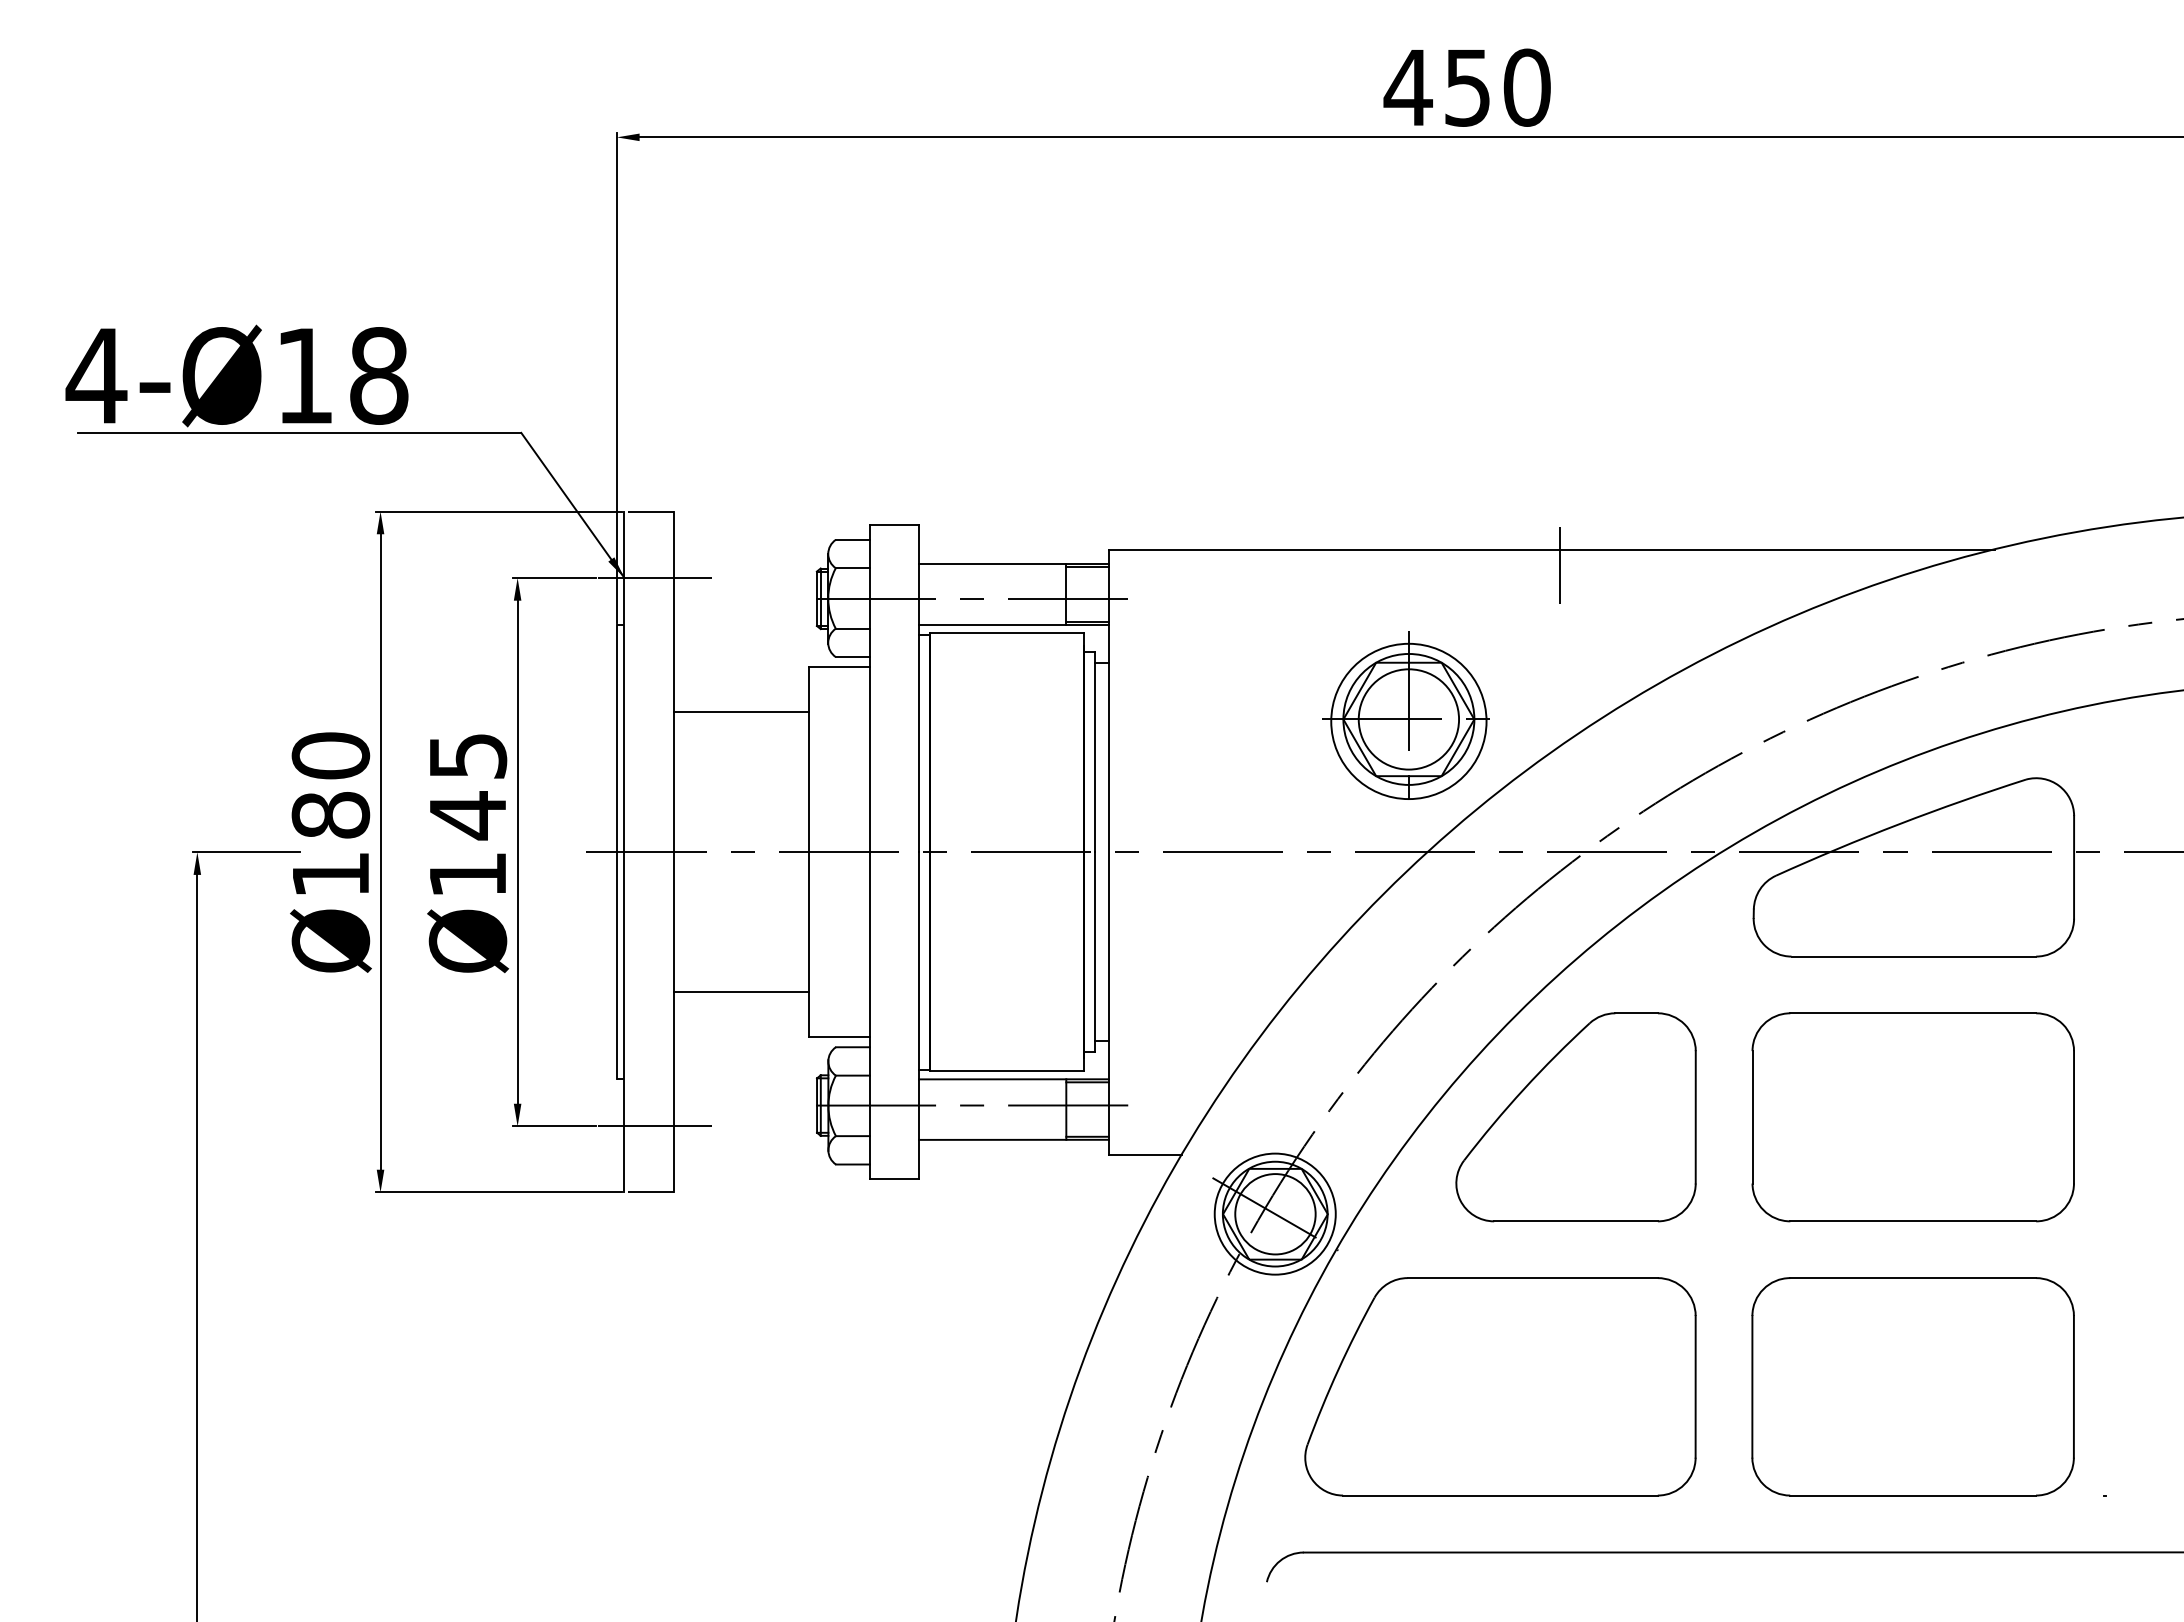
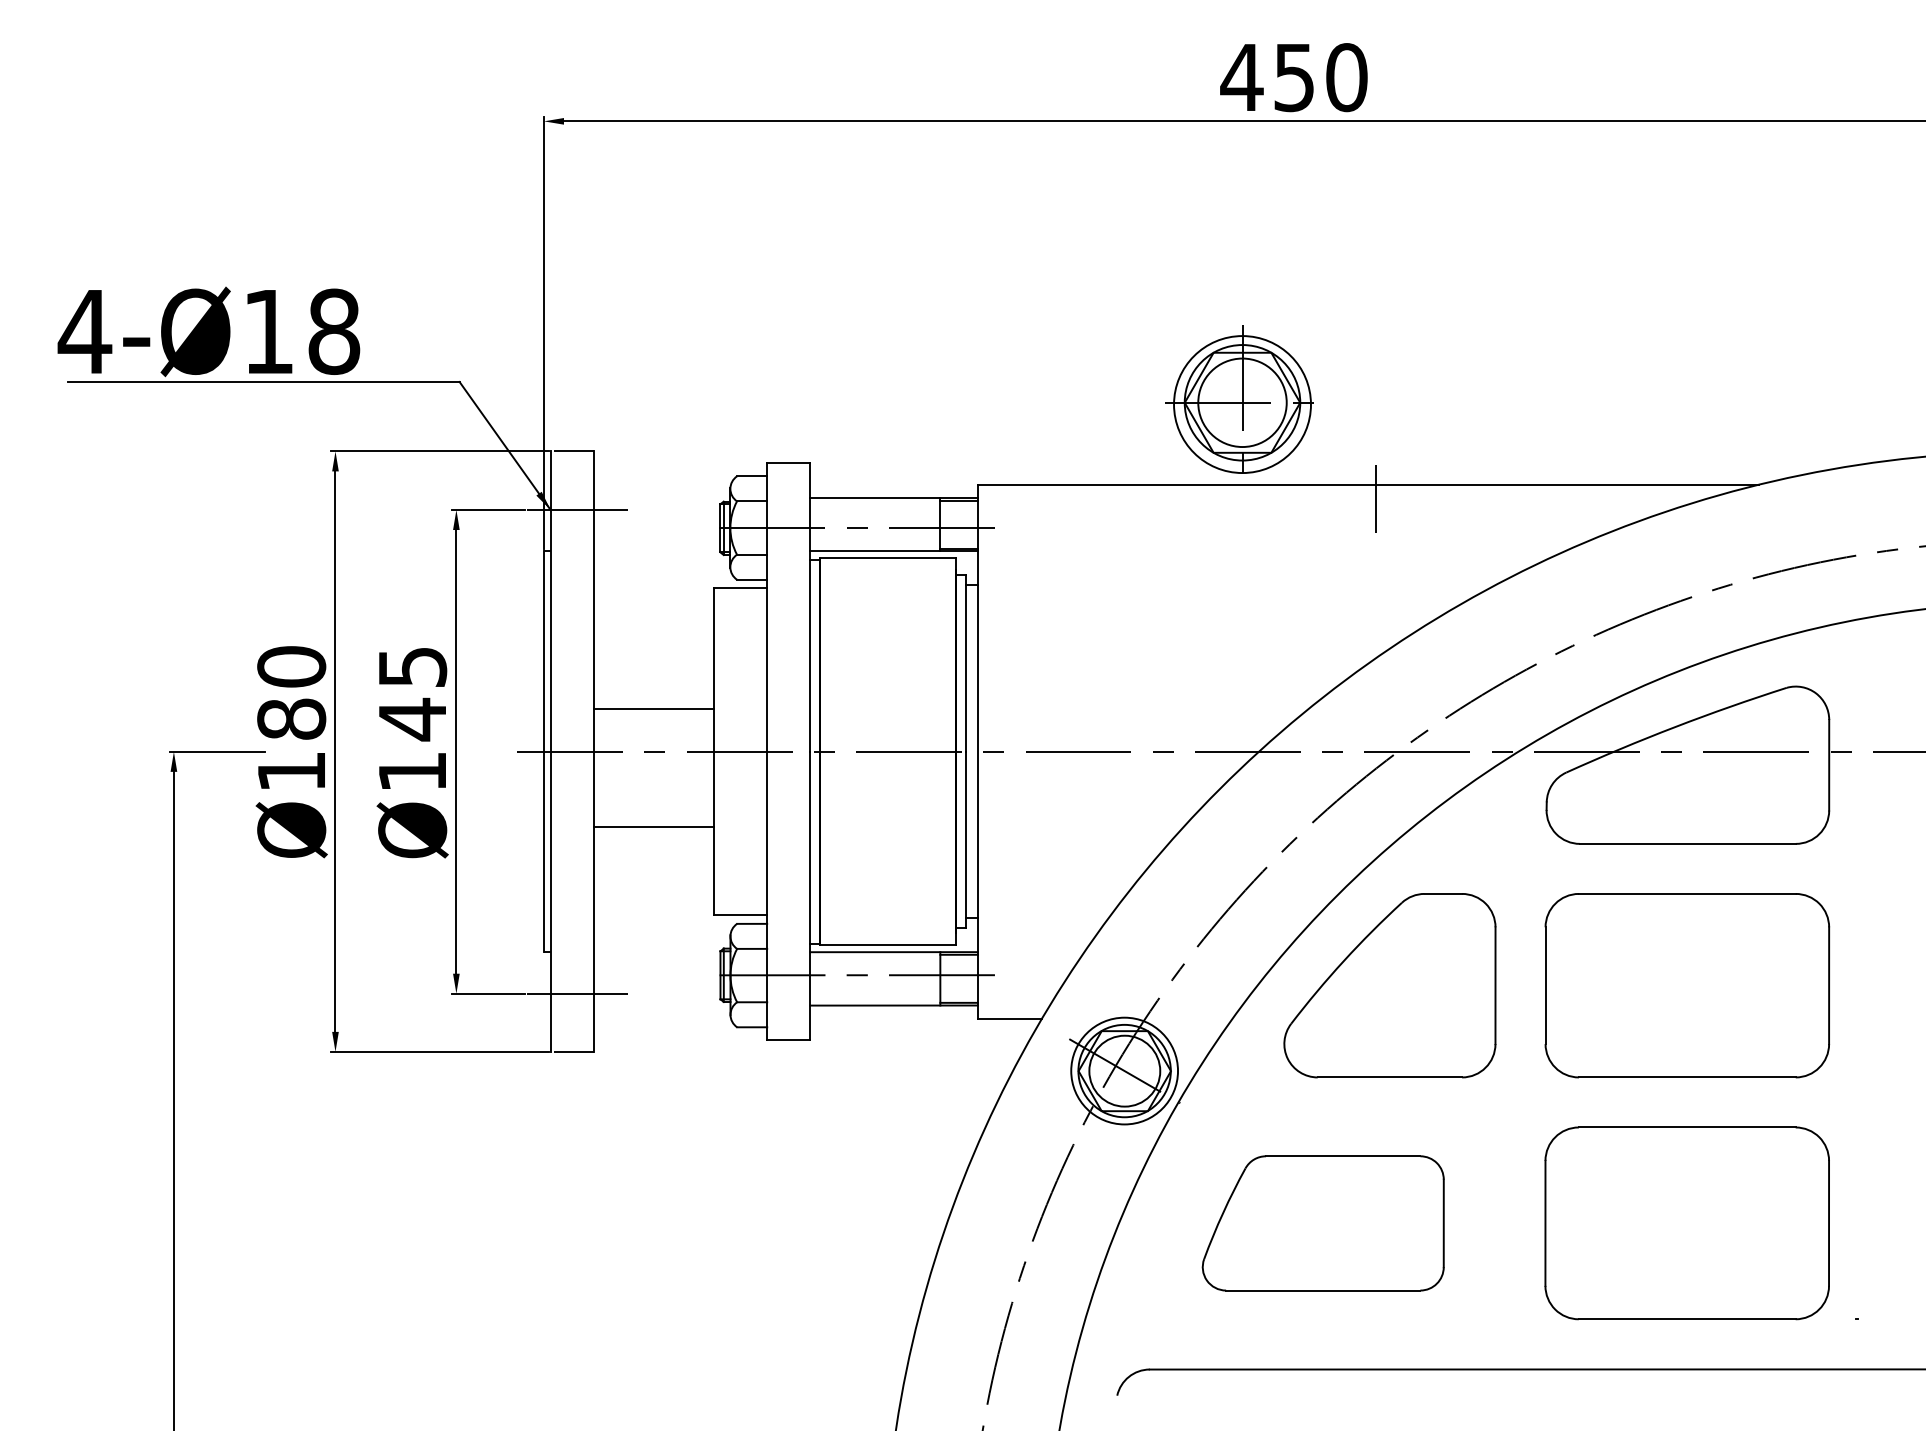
line: (741, 712) -> (653, 709), moved
part: (1405, 715) -> (1239, 399), moved
line: (741, 992) -> (653, 827), moved
part: (1500, 1386) -> (1323, 1223), size x0.7

